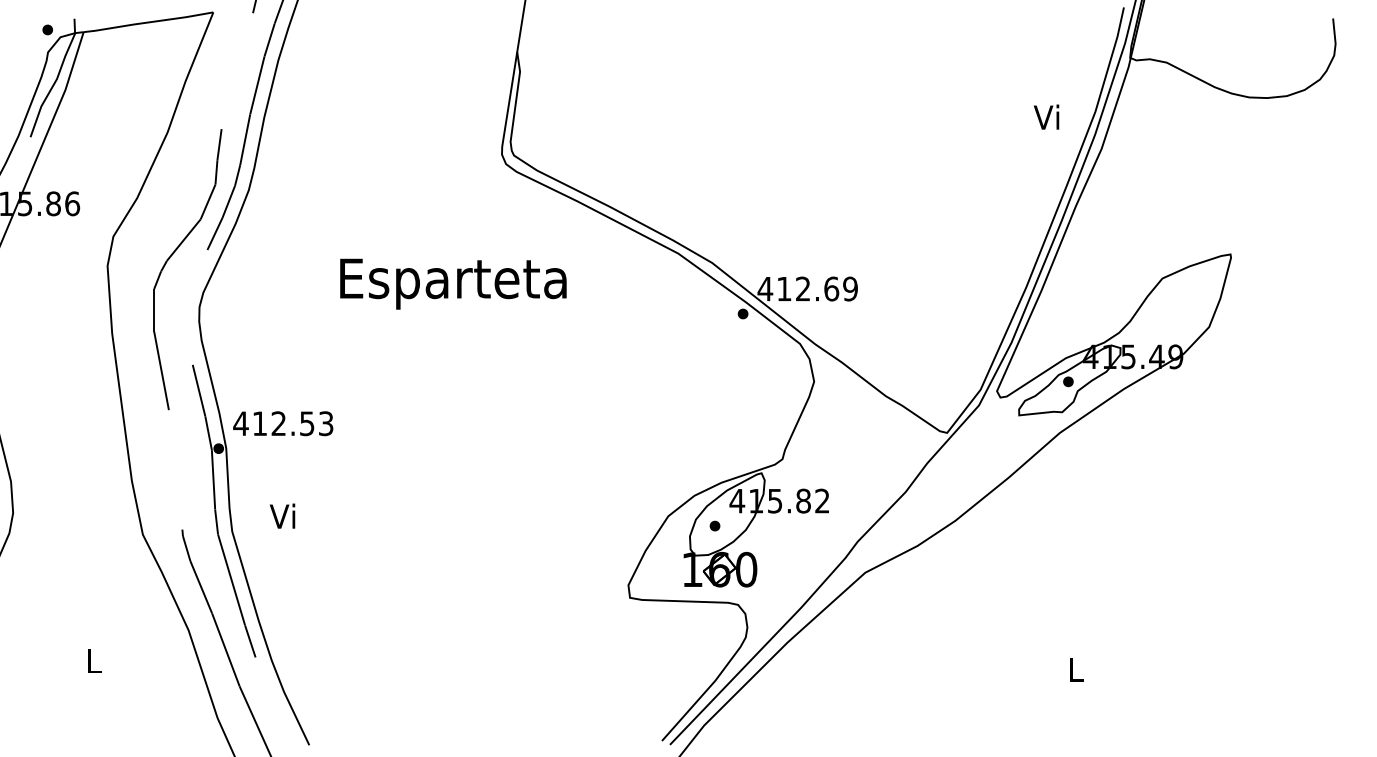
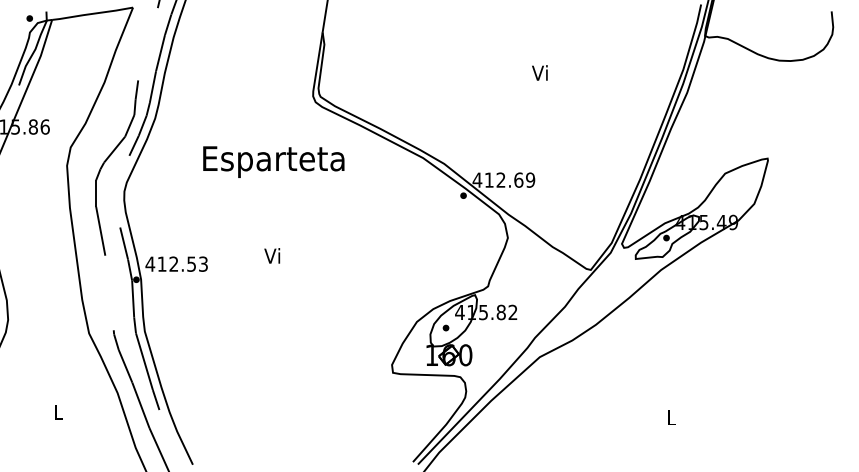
text: (1045, 116) -> (539, 72), moved
text: (452, 283) -> (273, 161), moved
text: (282, 515) -> (272, 255), moved

